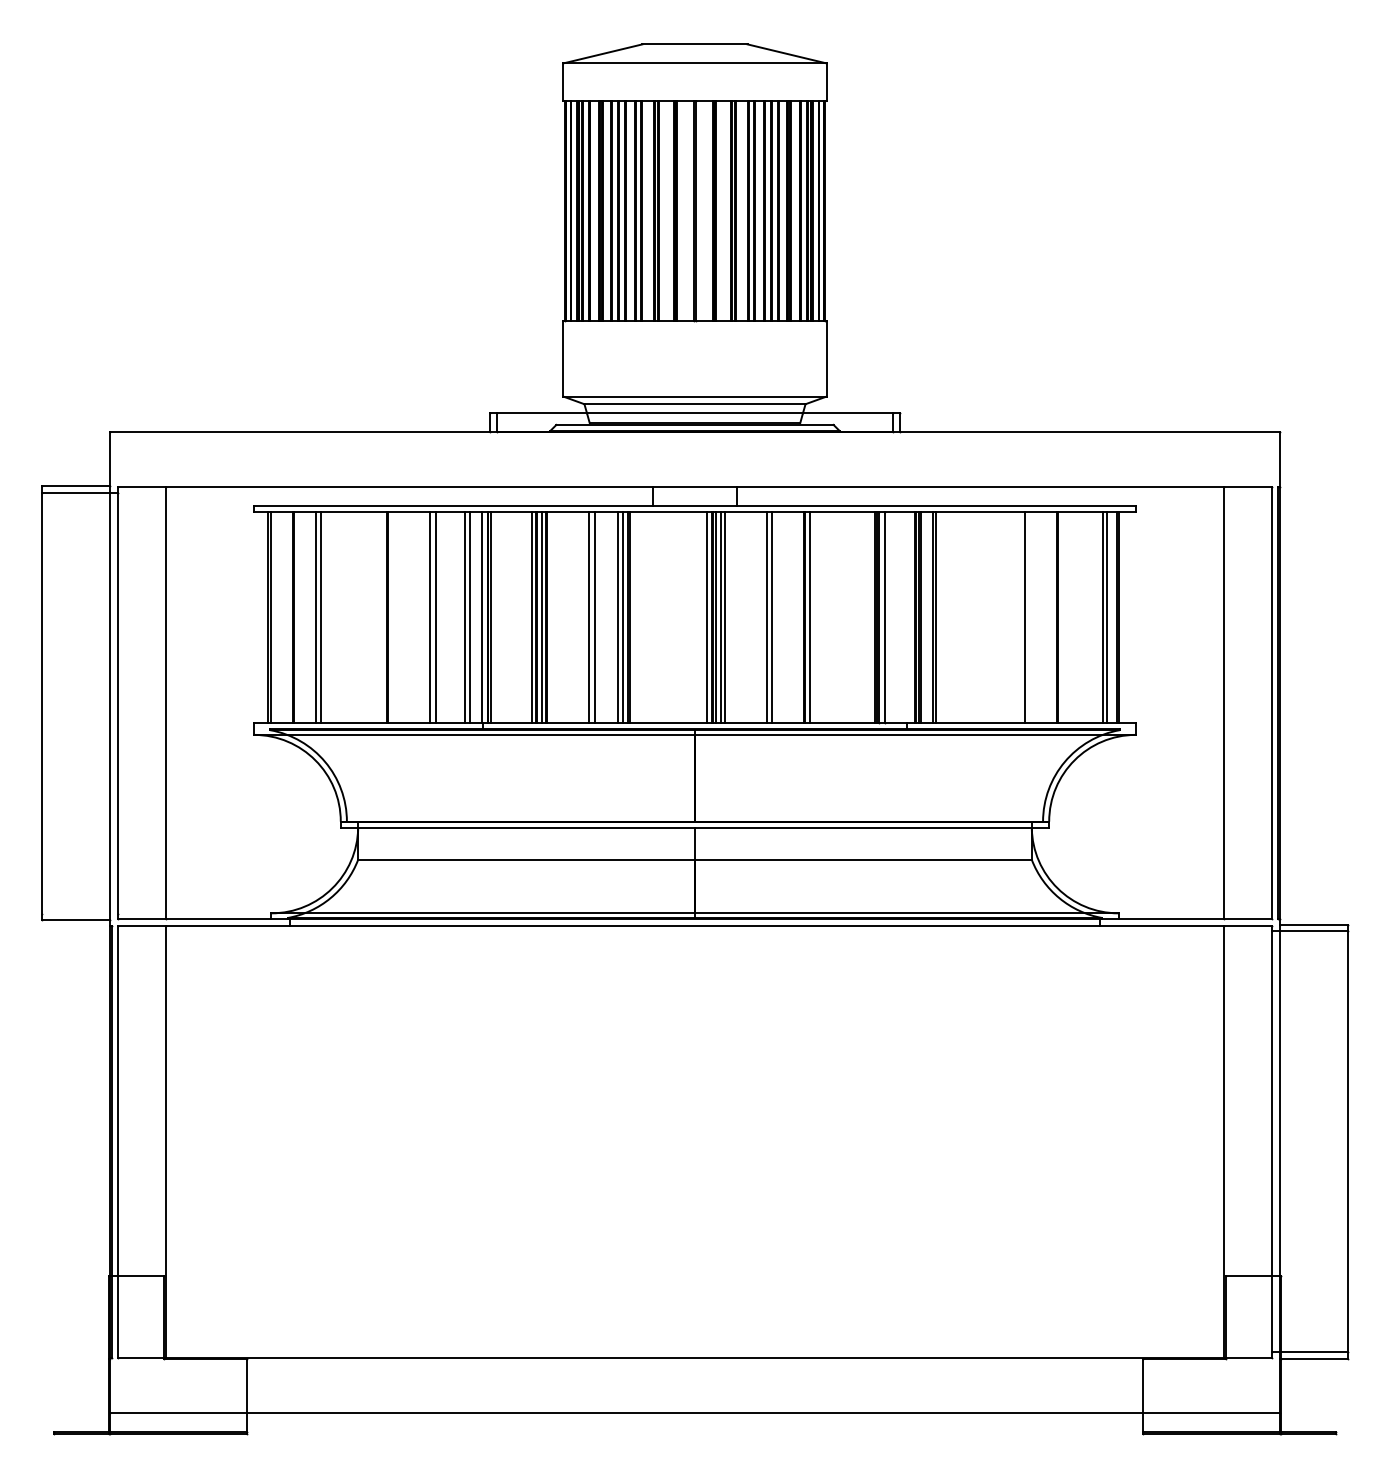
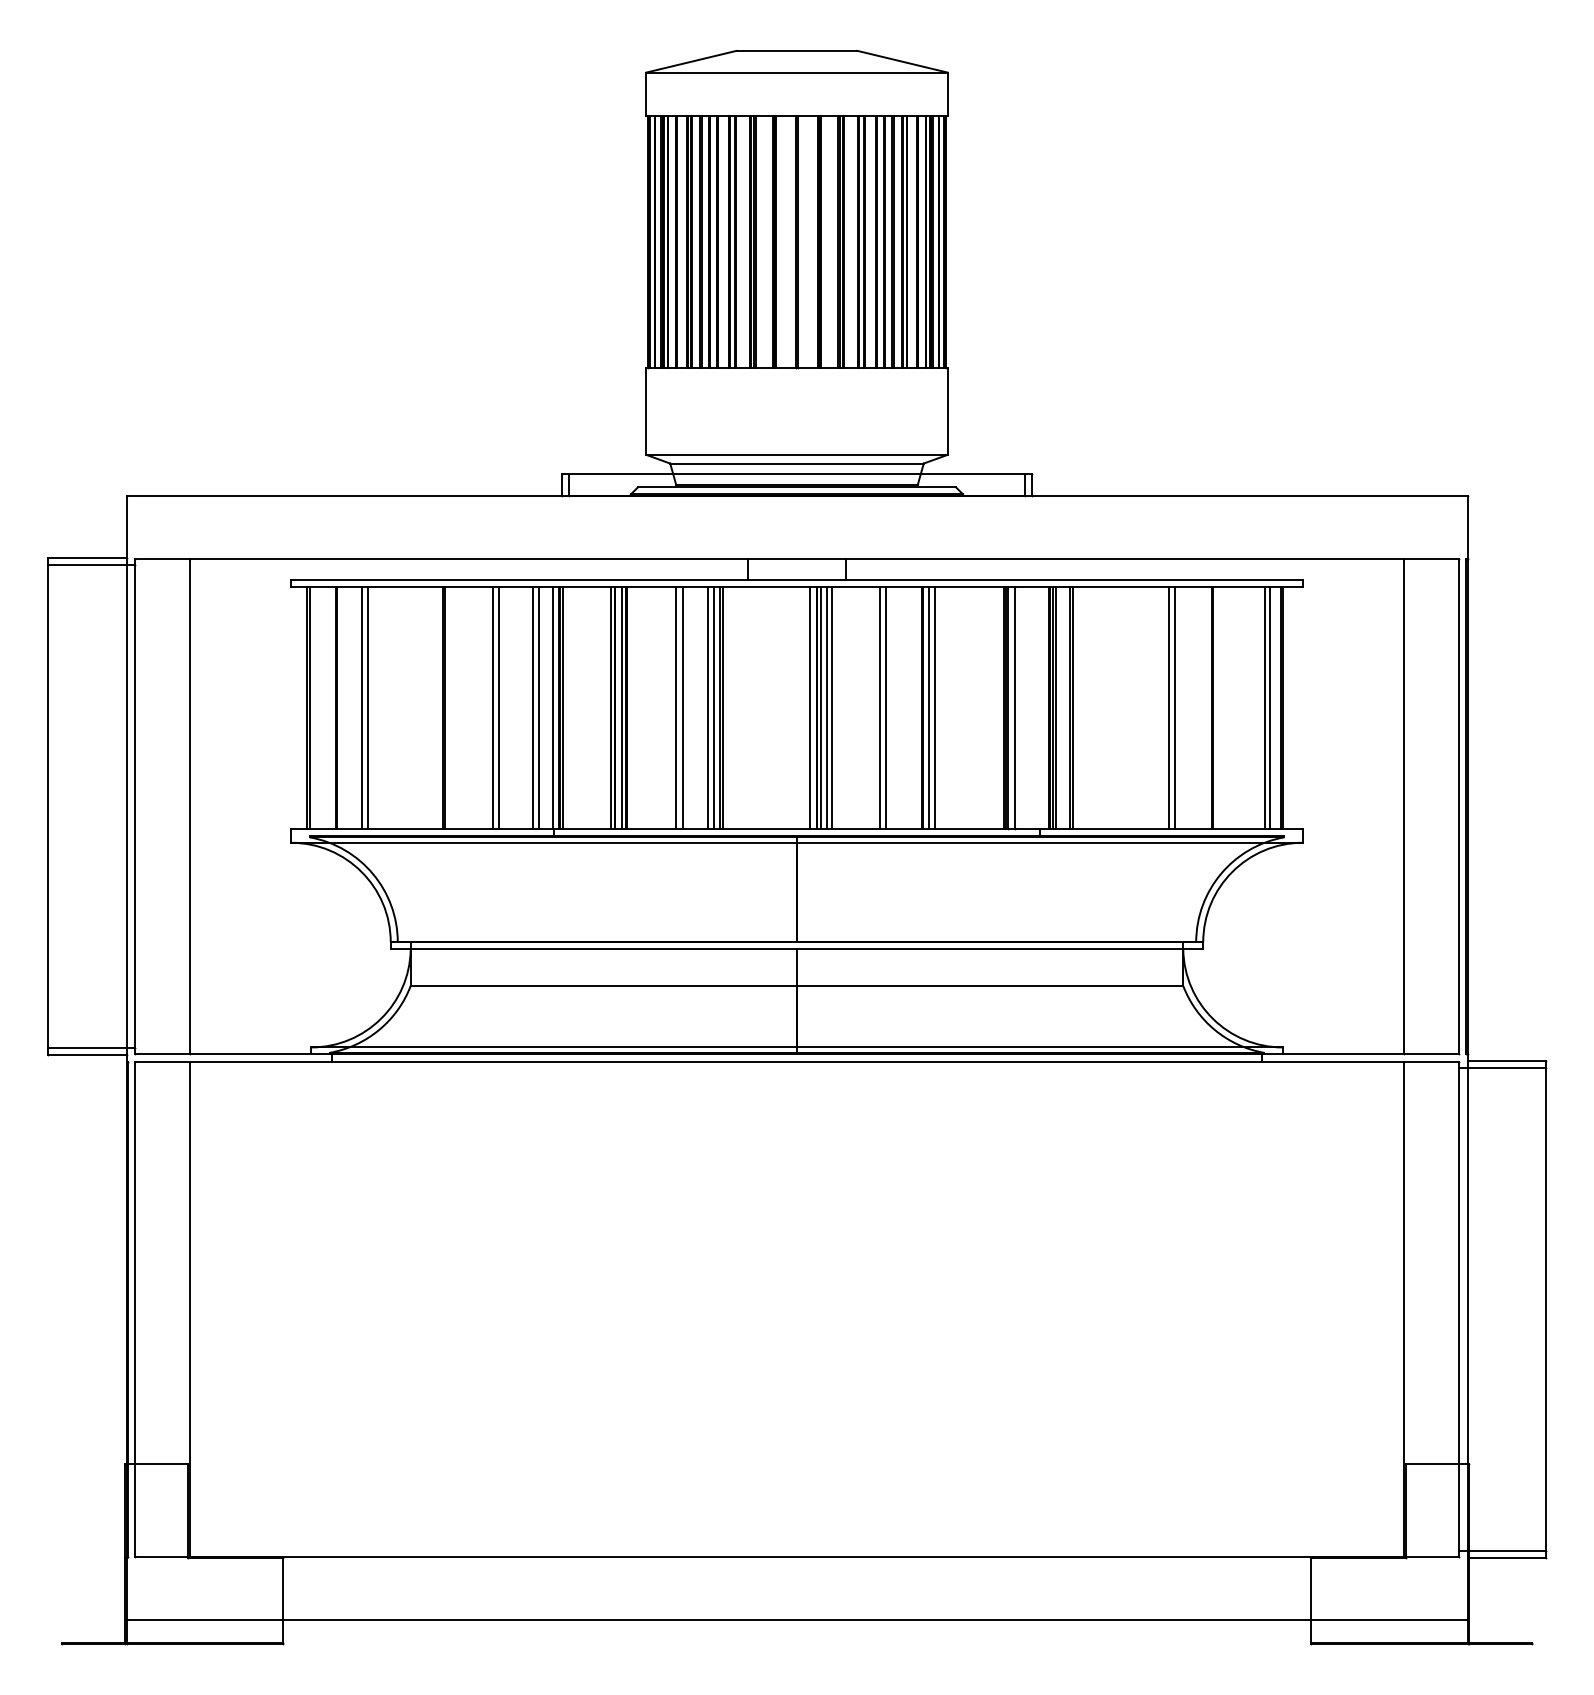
line: (815, 616) -> (935, 707), added
line: (1018, 616) -> (1168, 707), added
line: (79, 914) -> (90, 1048), added

